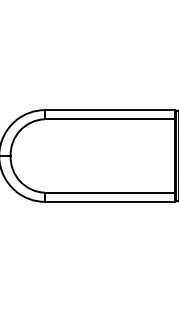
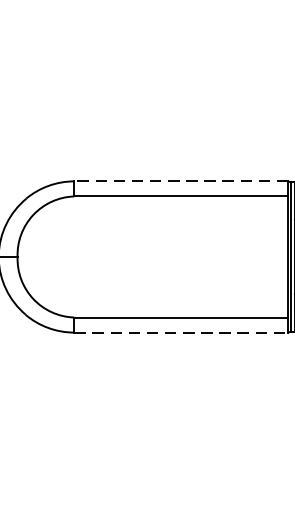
line: (110, 110) -> (182, 182), solid -> dashed
line: (110, 201) -> (182, 331), solid -> dashed

